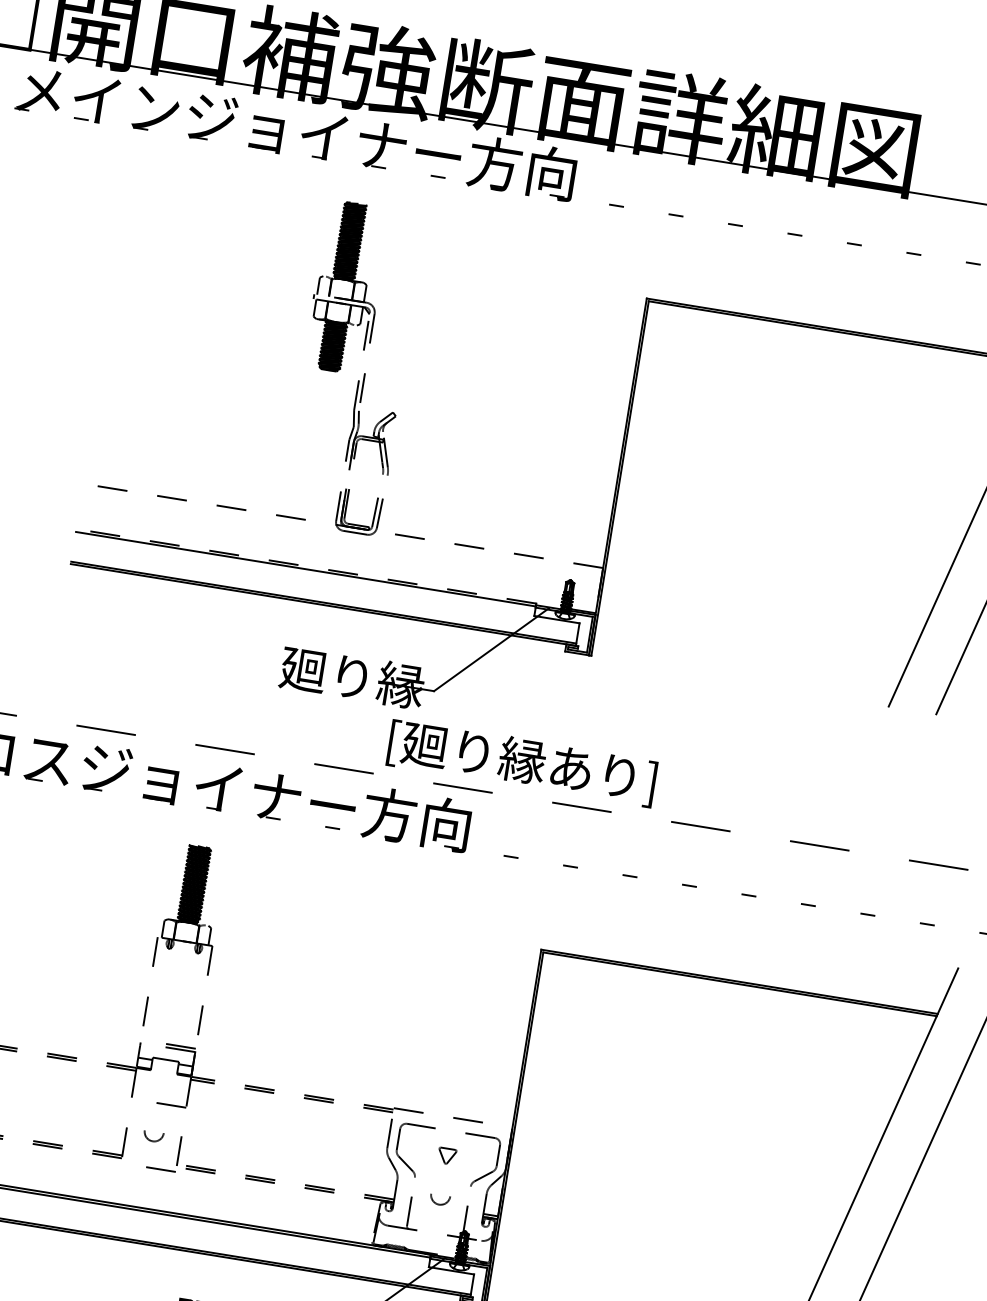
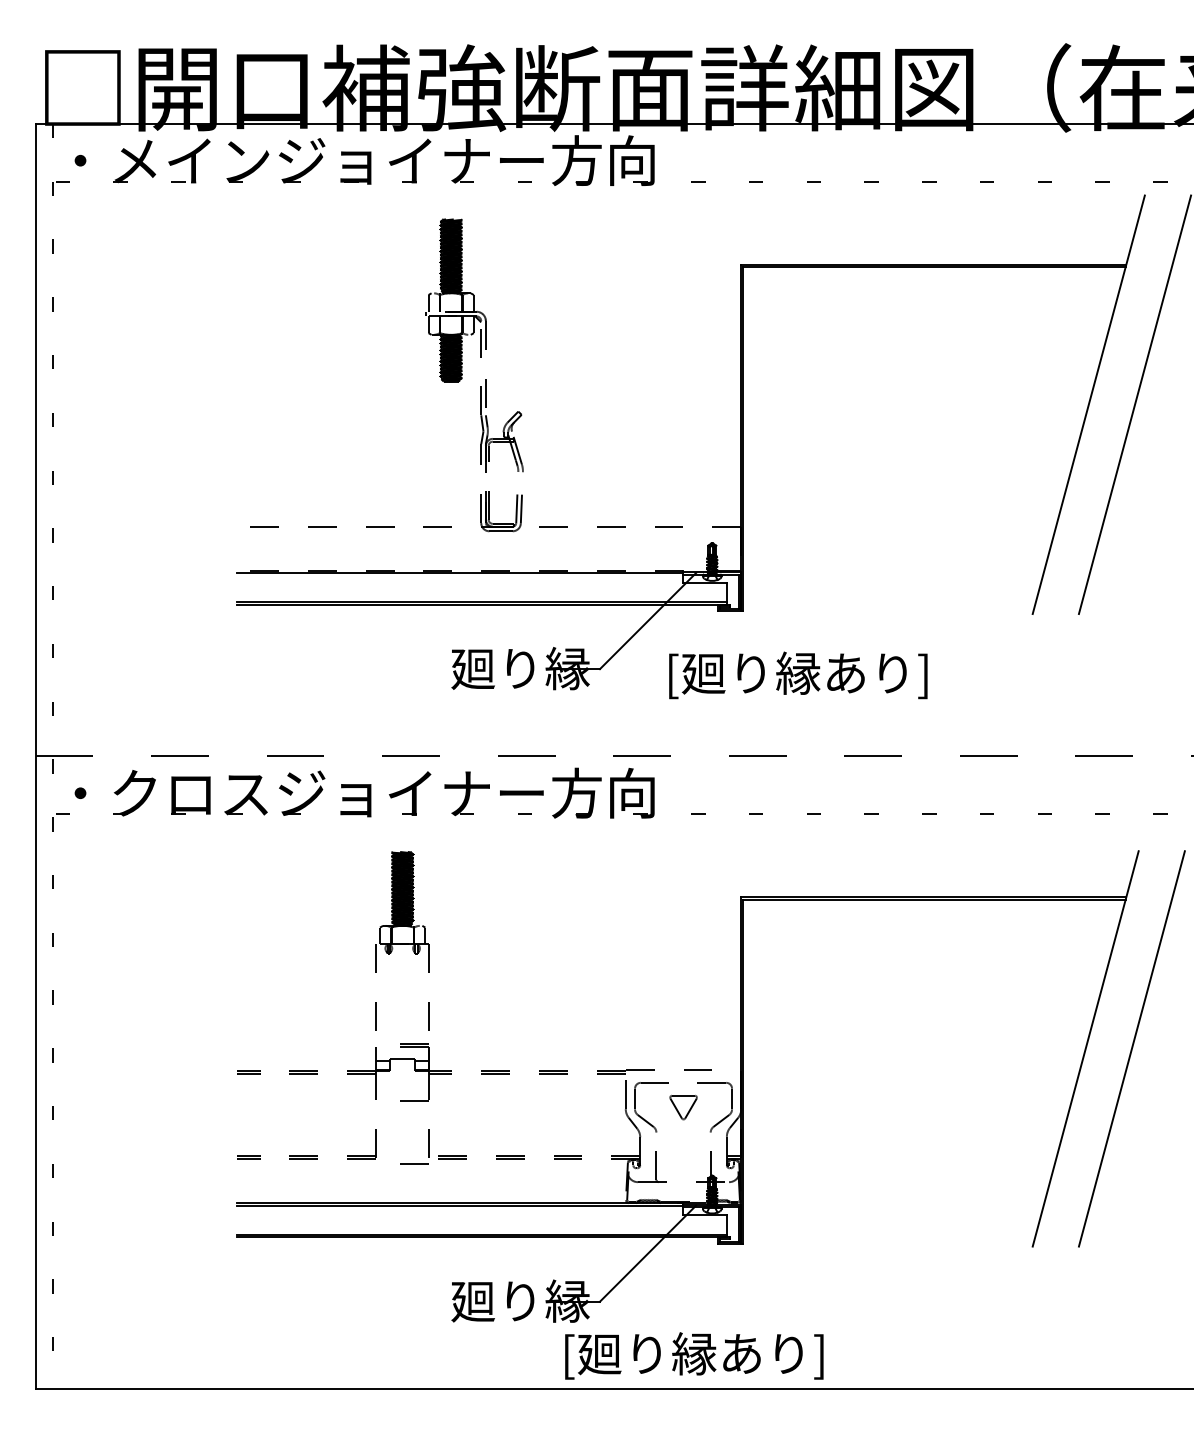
text: (522, 762) -> (798, 675), moved
circle: (153, 1137) -> (402, 1134), removed
part: (446, 1156) -> (683, 1107), size x1.6
circle: (439, 1200) -> (683, 1150), removed

